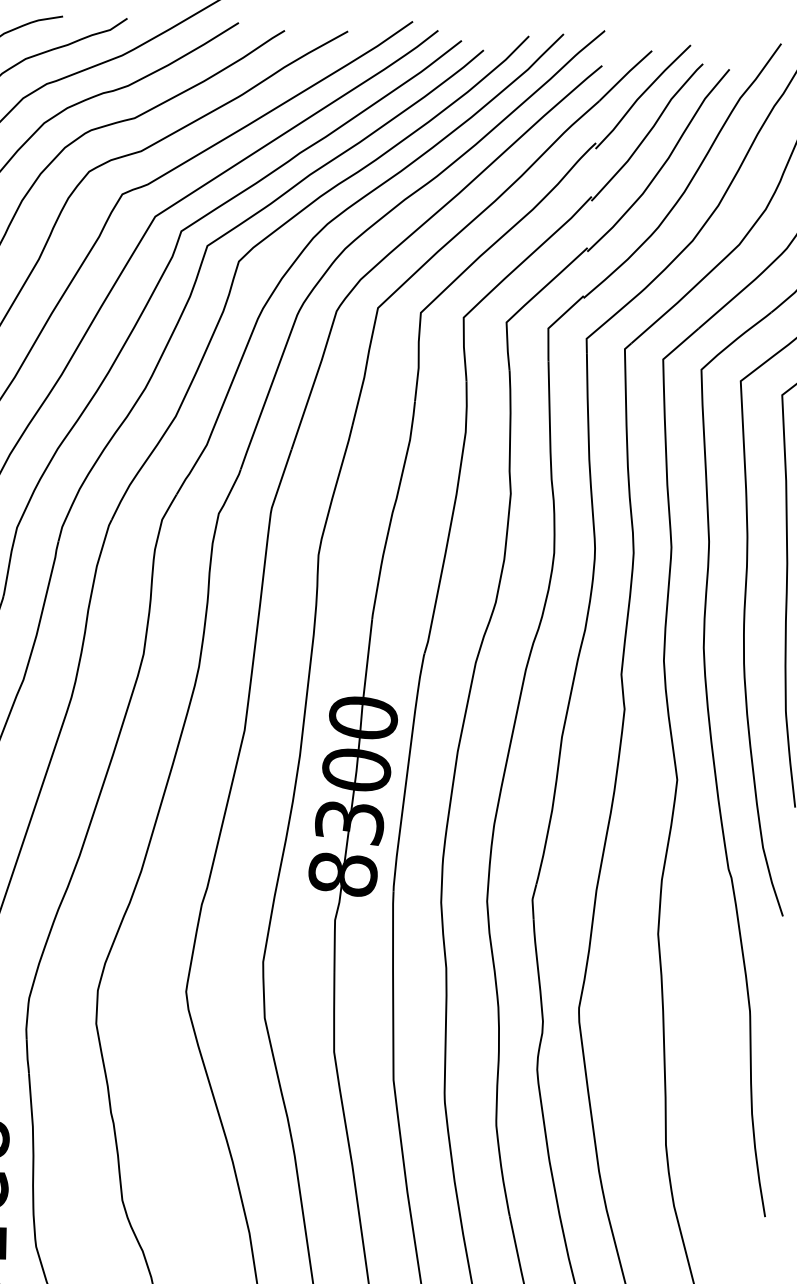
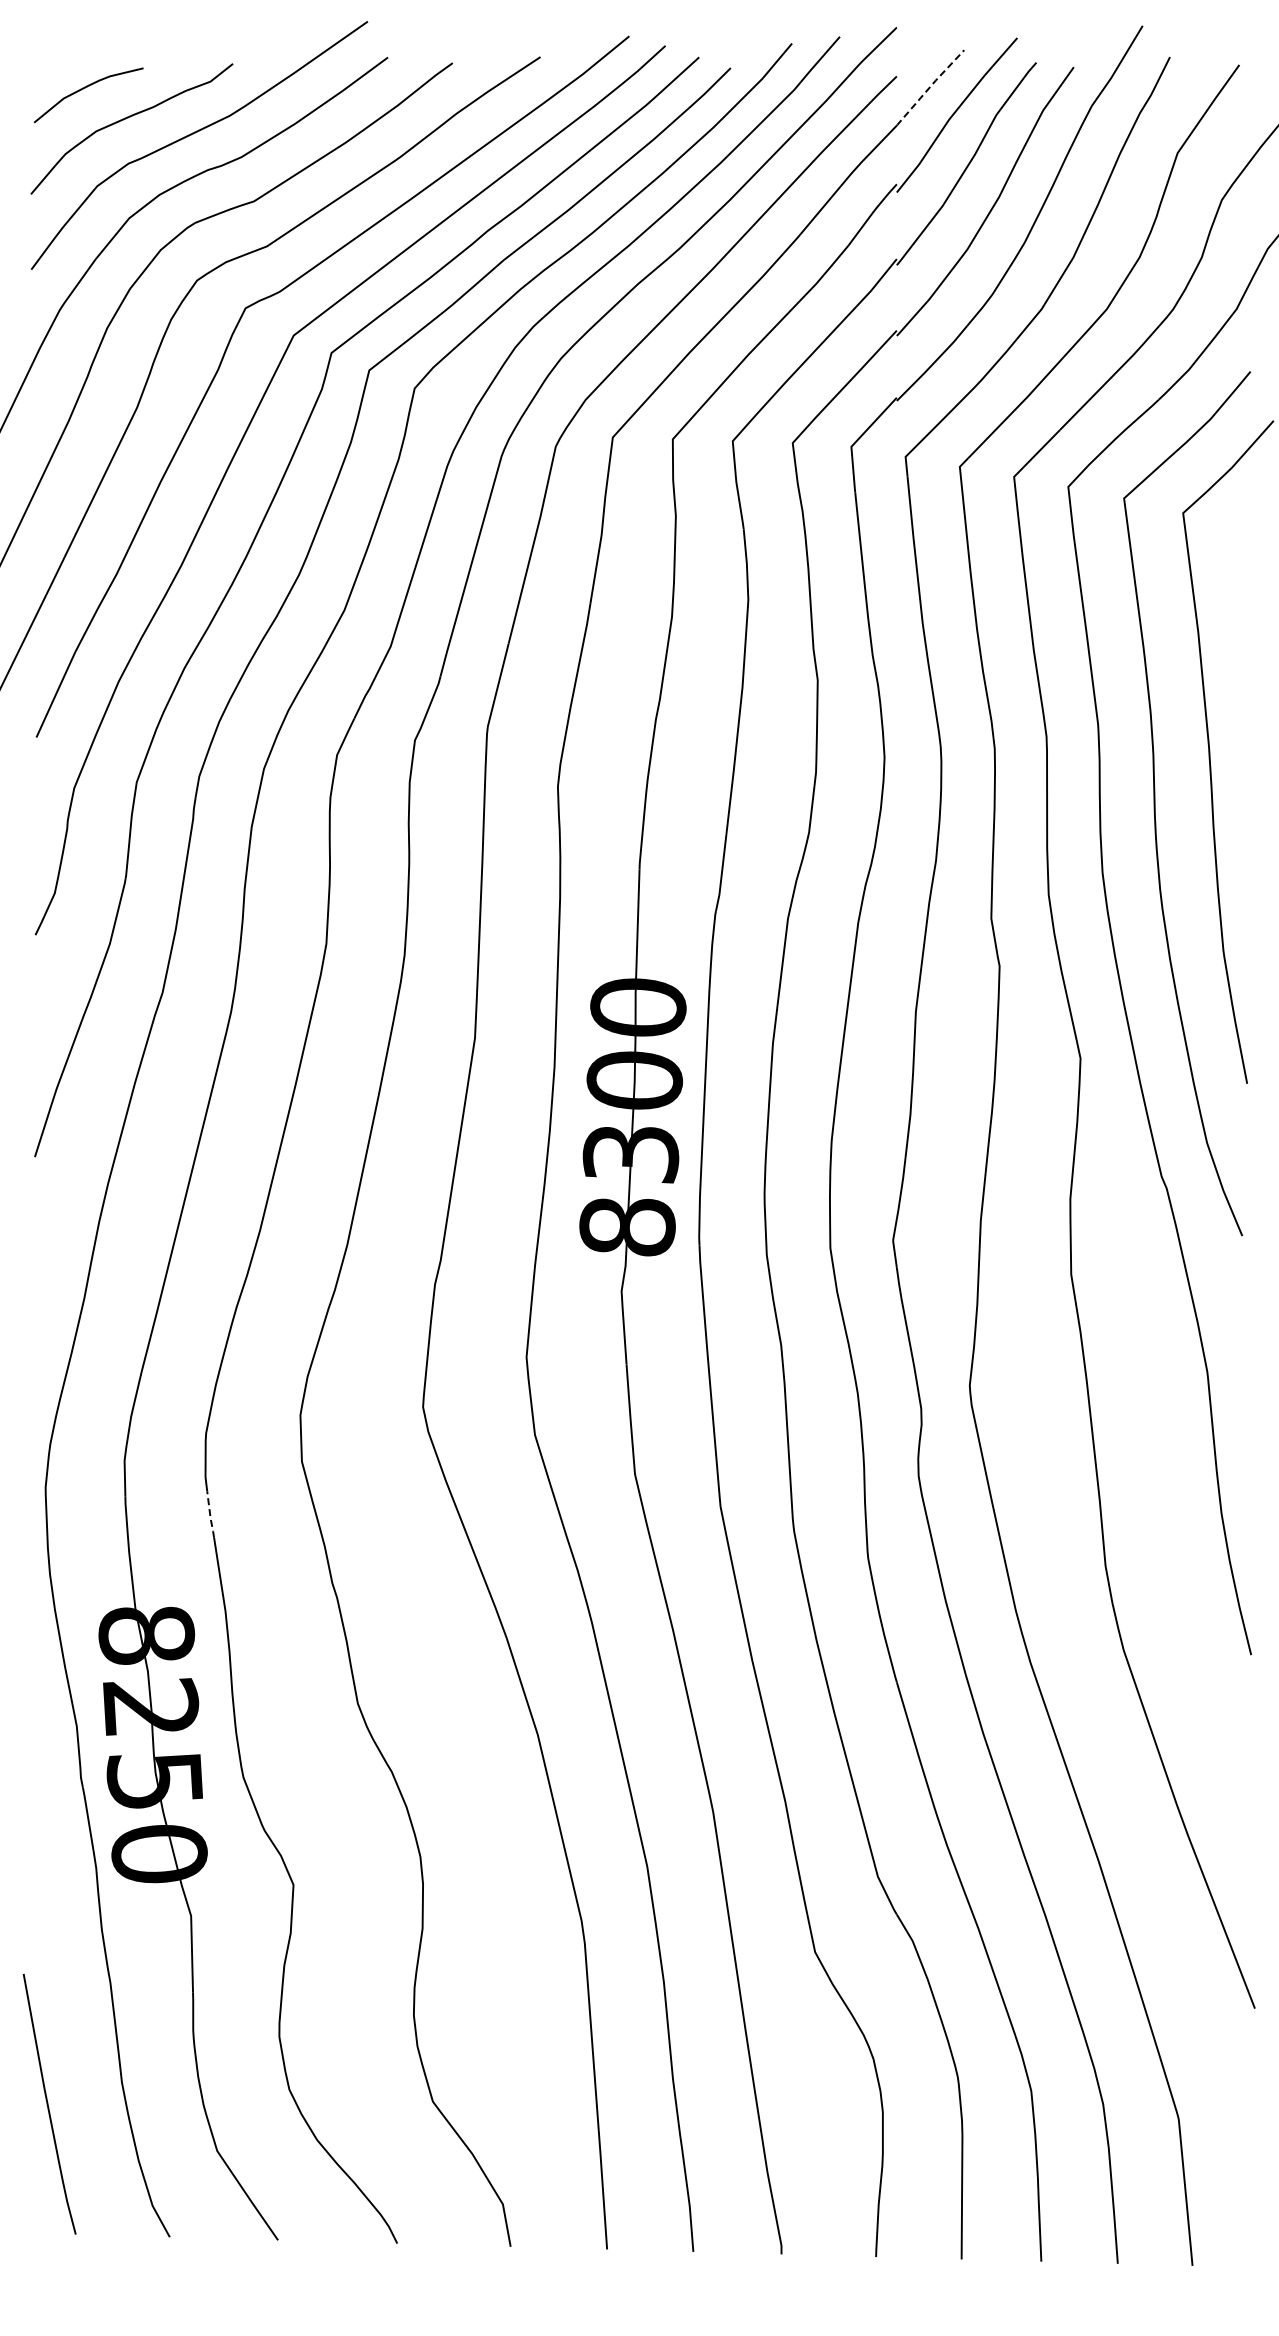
line: (625, 75) -> (930, 87), solid -> dashed
line: (27, 1057) -> (210, 1515), solid -> dashed

